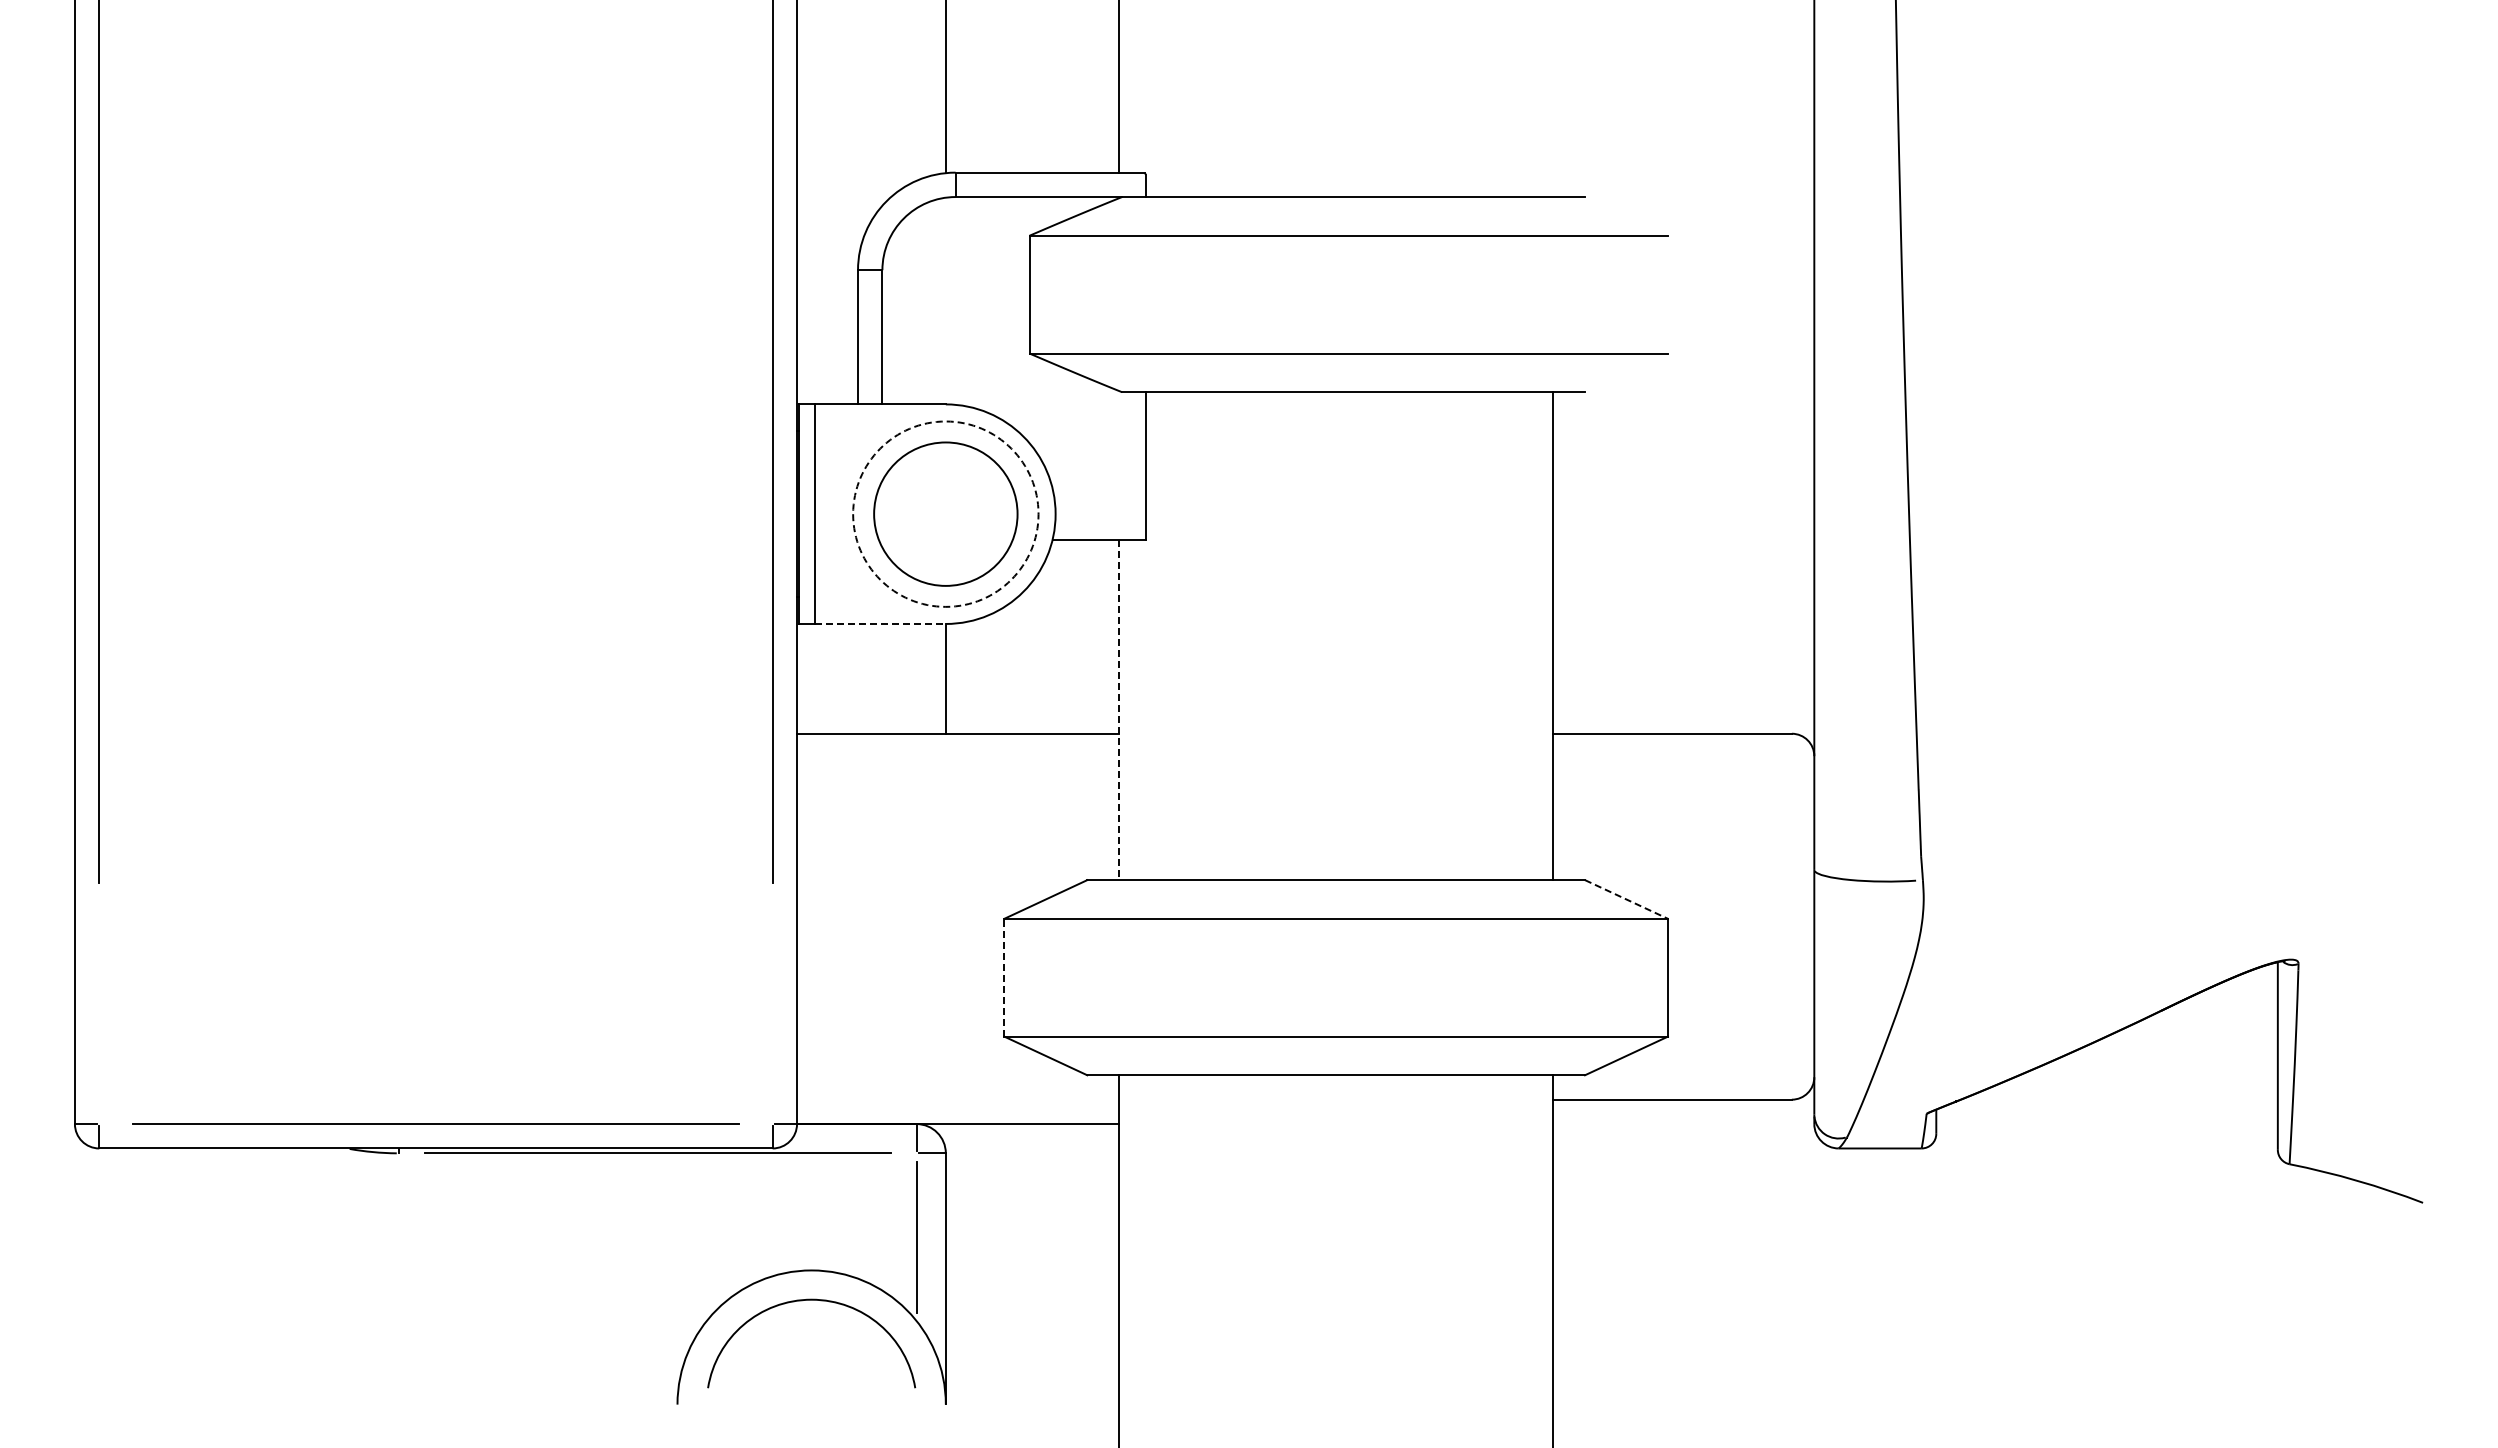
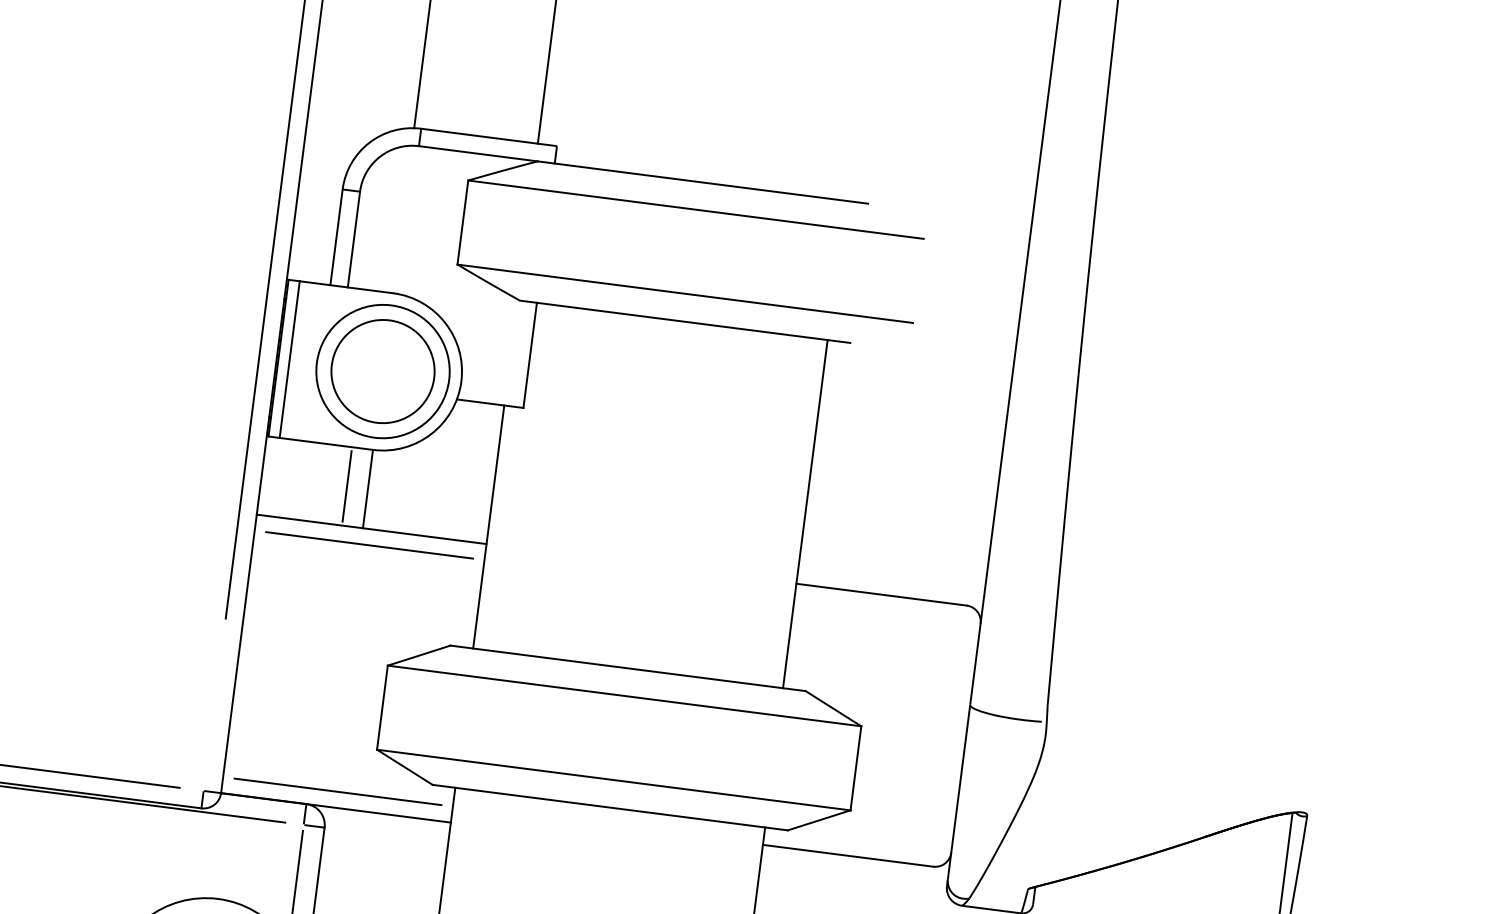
circle: (945, 513) -> (382, 371), dashed -> solid
line: (880, 623) -> (326, 443), dashed -> solid
line: (916, 678) -> (347, 486), added
line: (1119, 710) -> (489, 527), dashed -> solid
line: (957, 756) -> (369, 545), added
line: (1626, 899) -> (833, 708), dashed -> solid
line: (1004, 977) -> (382, 707), dashed -> solid
line: (957, 1101) -> (337, 791), added

